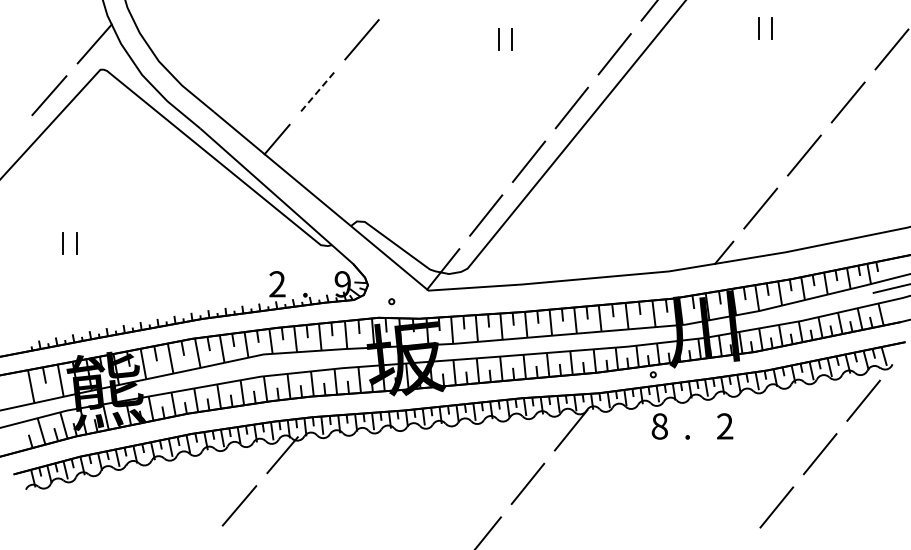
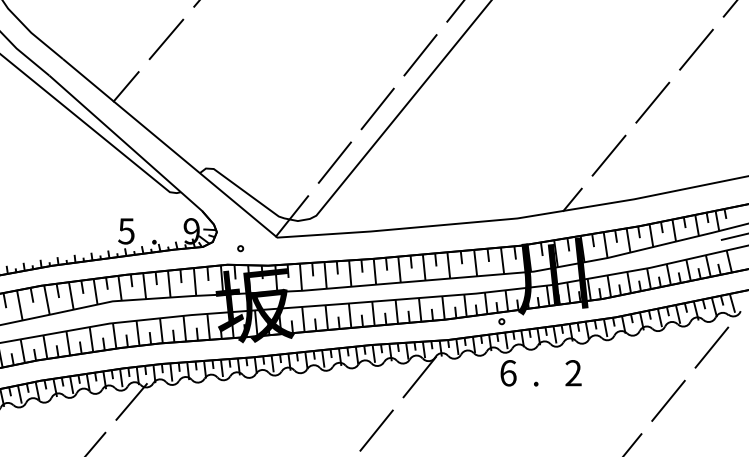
line: (317, 92) -> (166, 39), dashed -> solid
text: (277, 284) -> (126, 231), 2 -> 5
text: (659, 426) -> (508, 373), 8 -> 6

